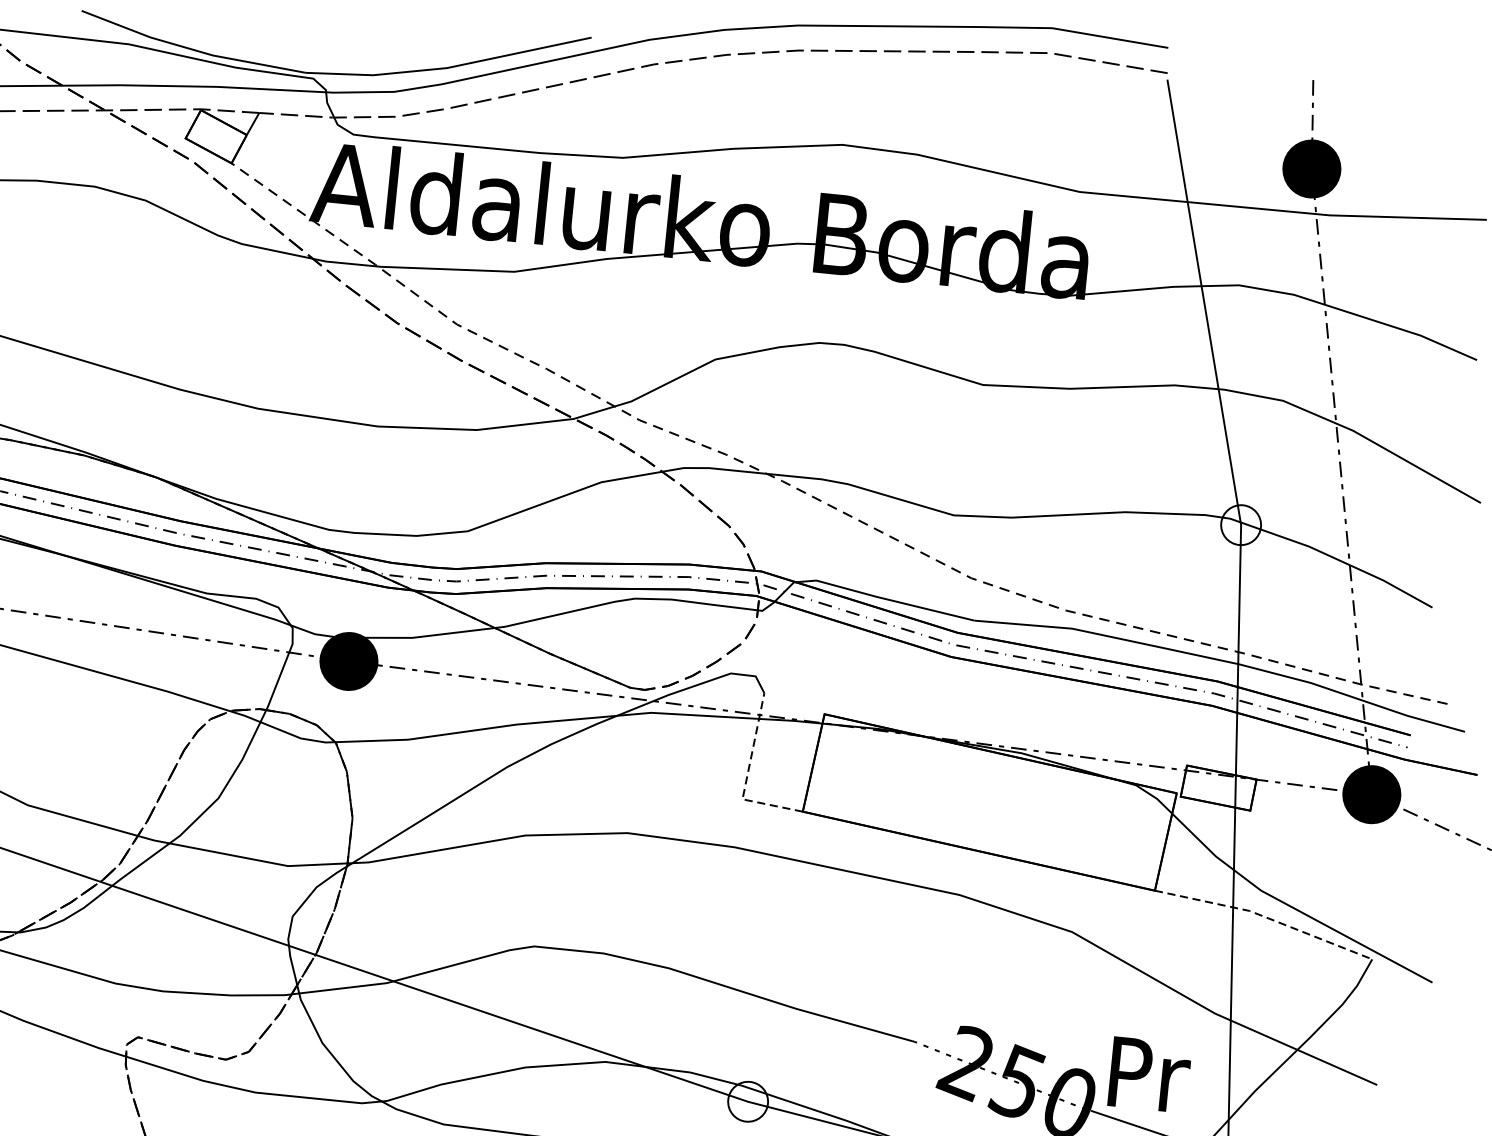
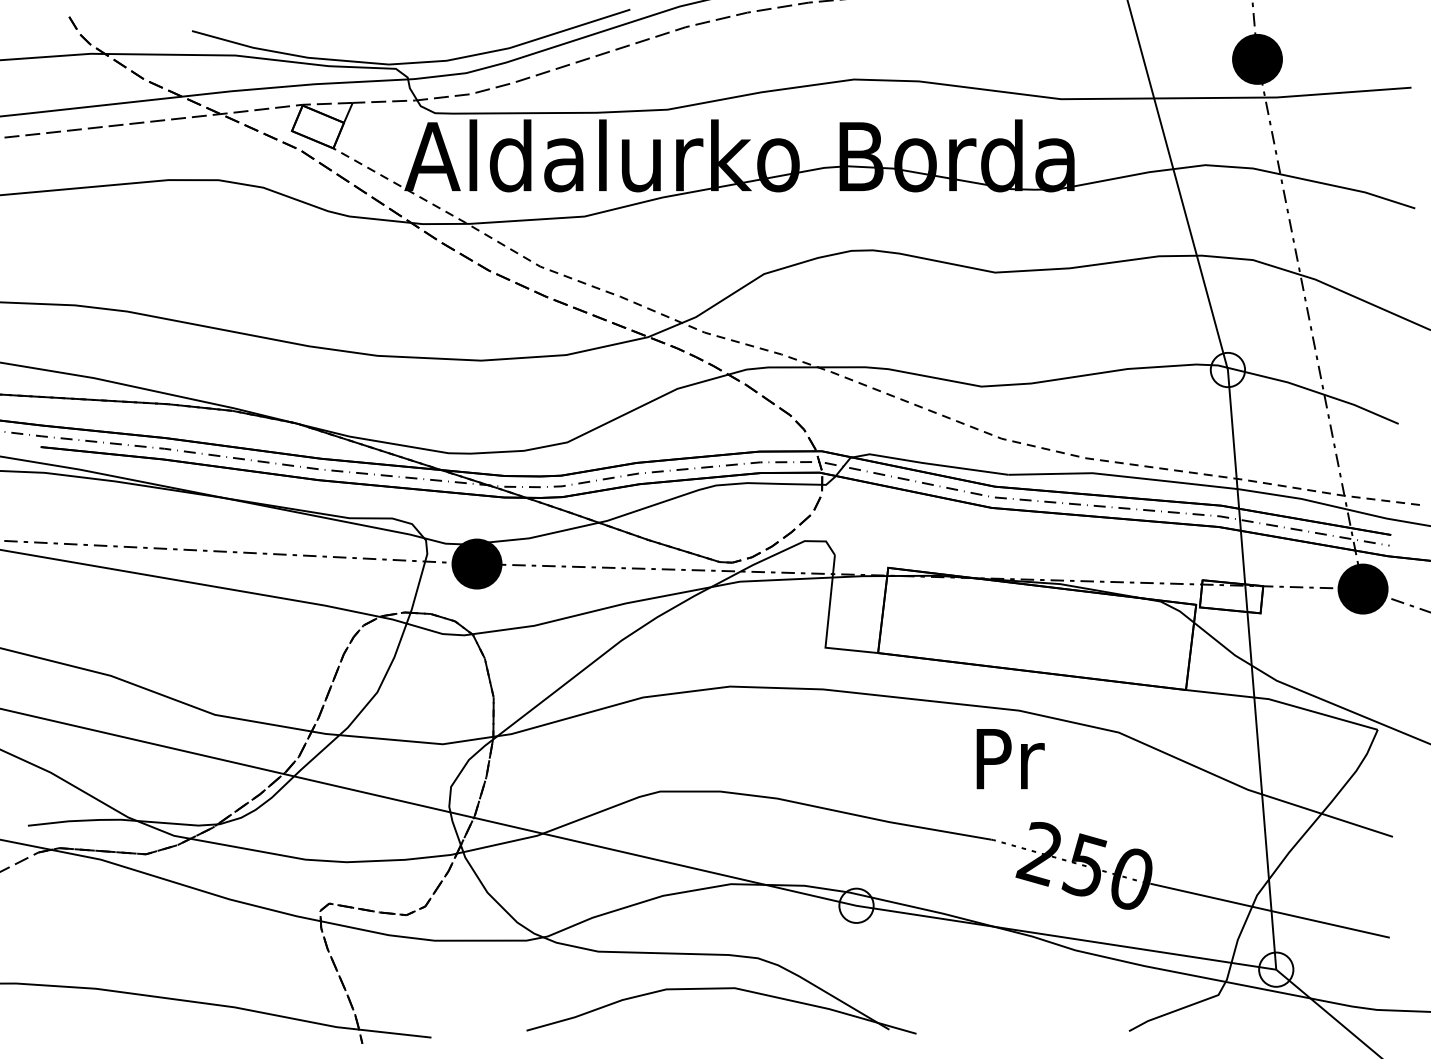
line: (747, 777) -> (827, 628), dashed -> solid
line: (1266, 917) -> (1283, 703), dashed -> solid
text: (1149, 1075) -> (1010, 759), moved

